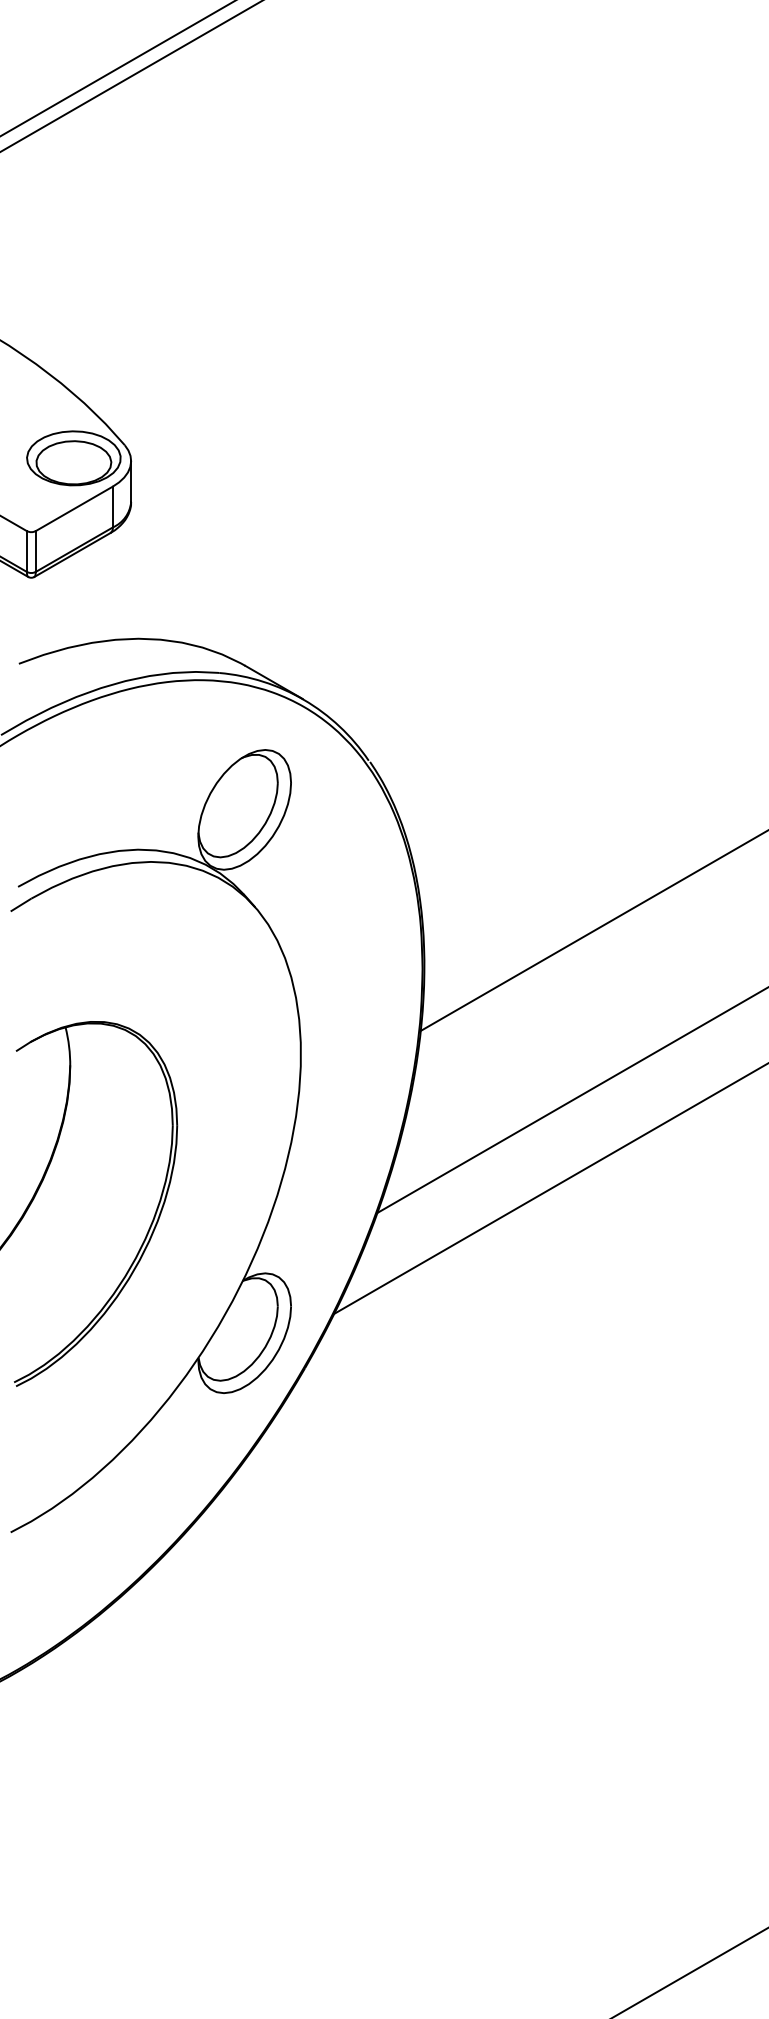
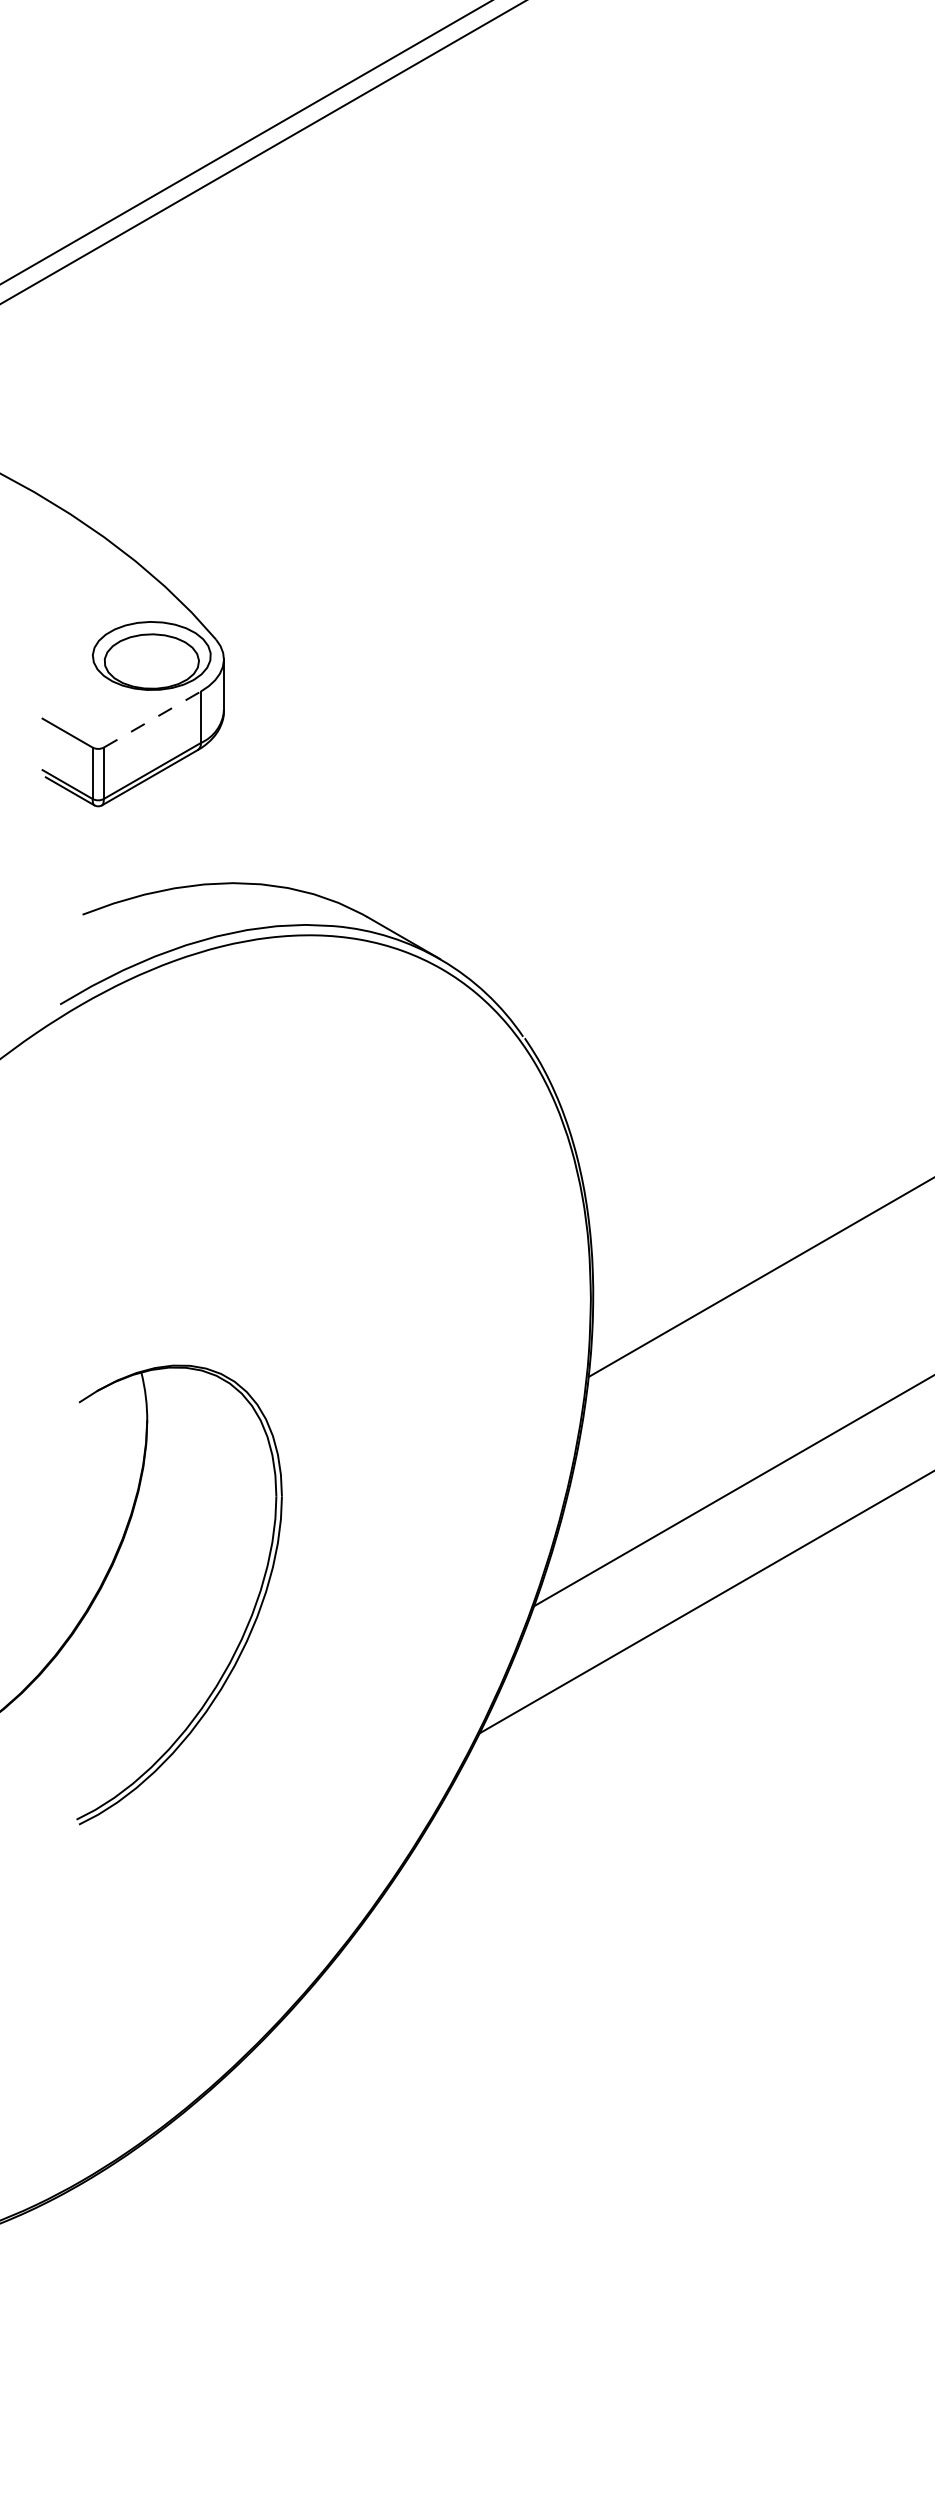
line: (74, 508) -> (152, 719), solid -> dashed
part: (282, 1173) -> (414, 1556), removed

